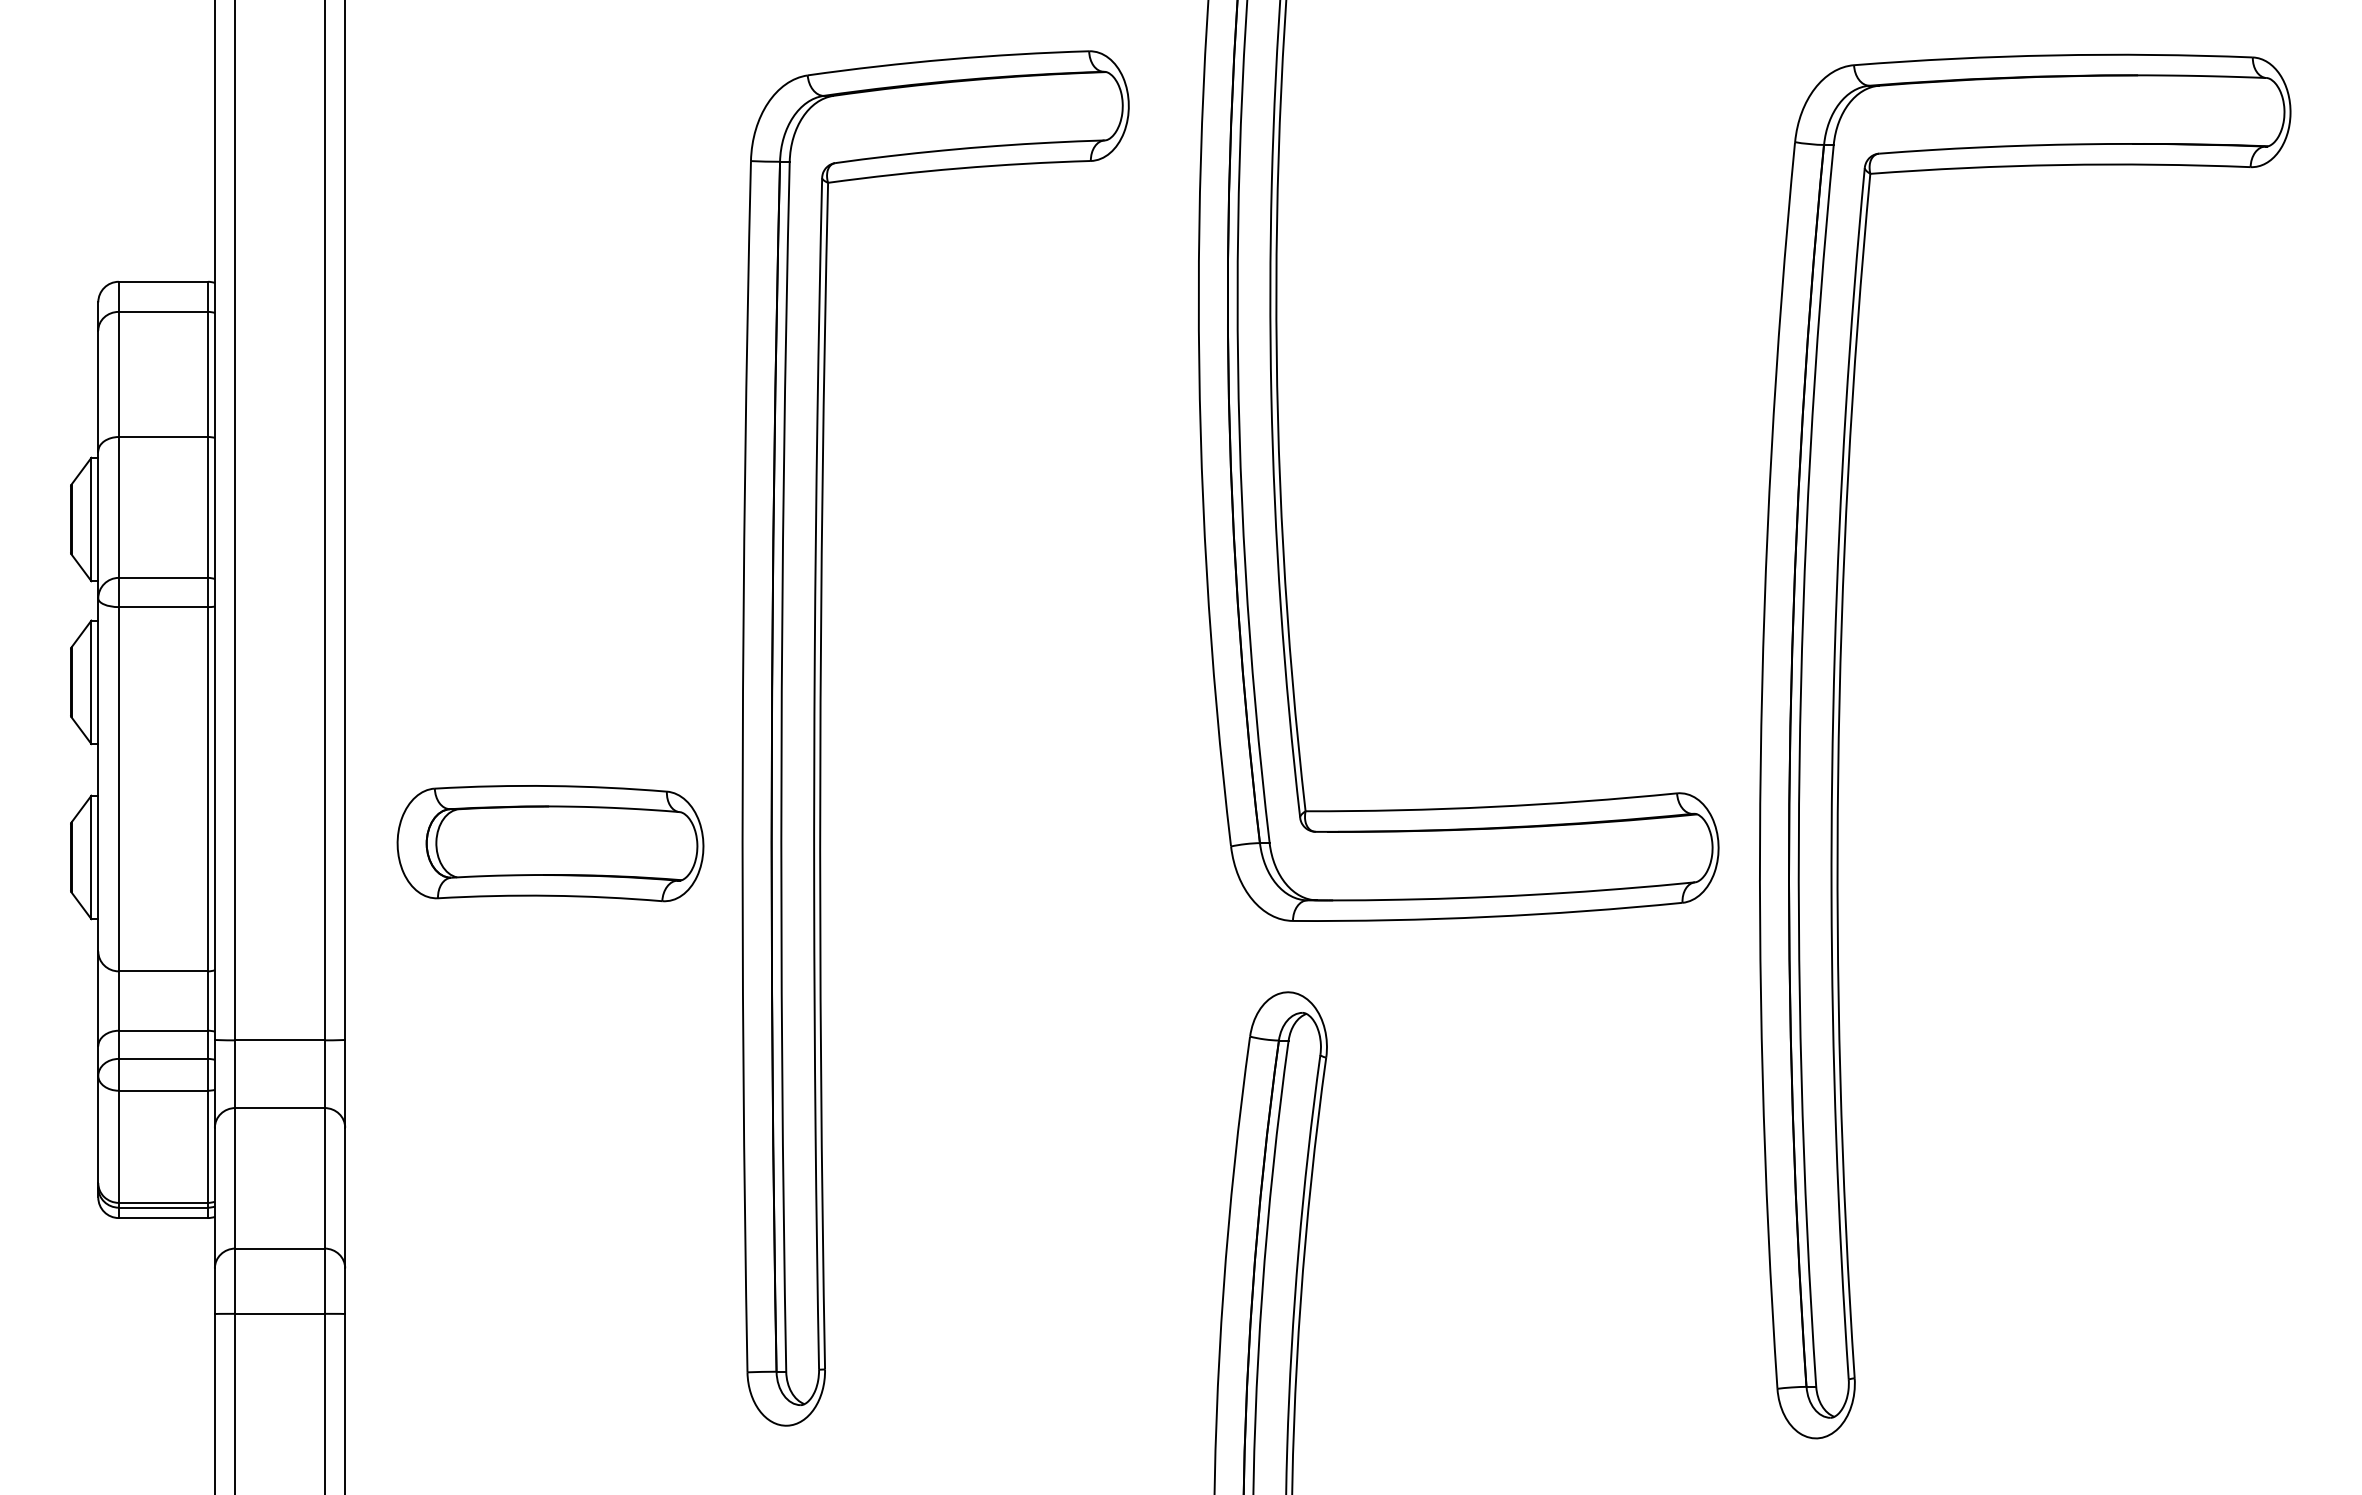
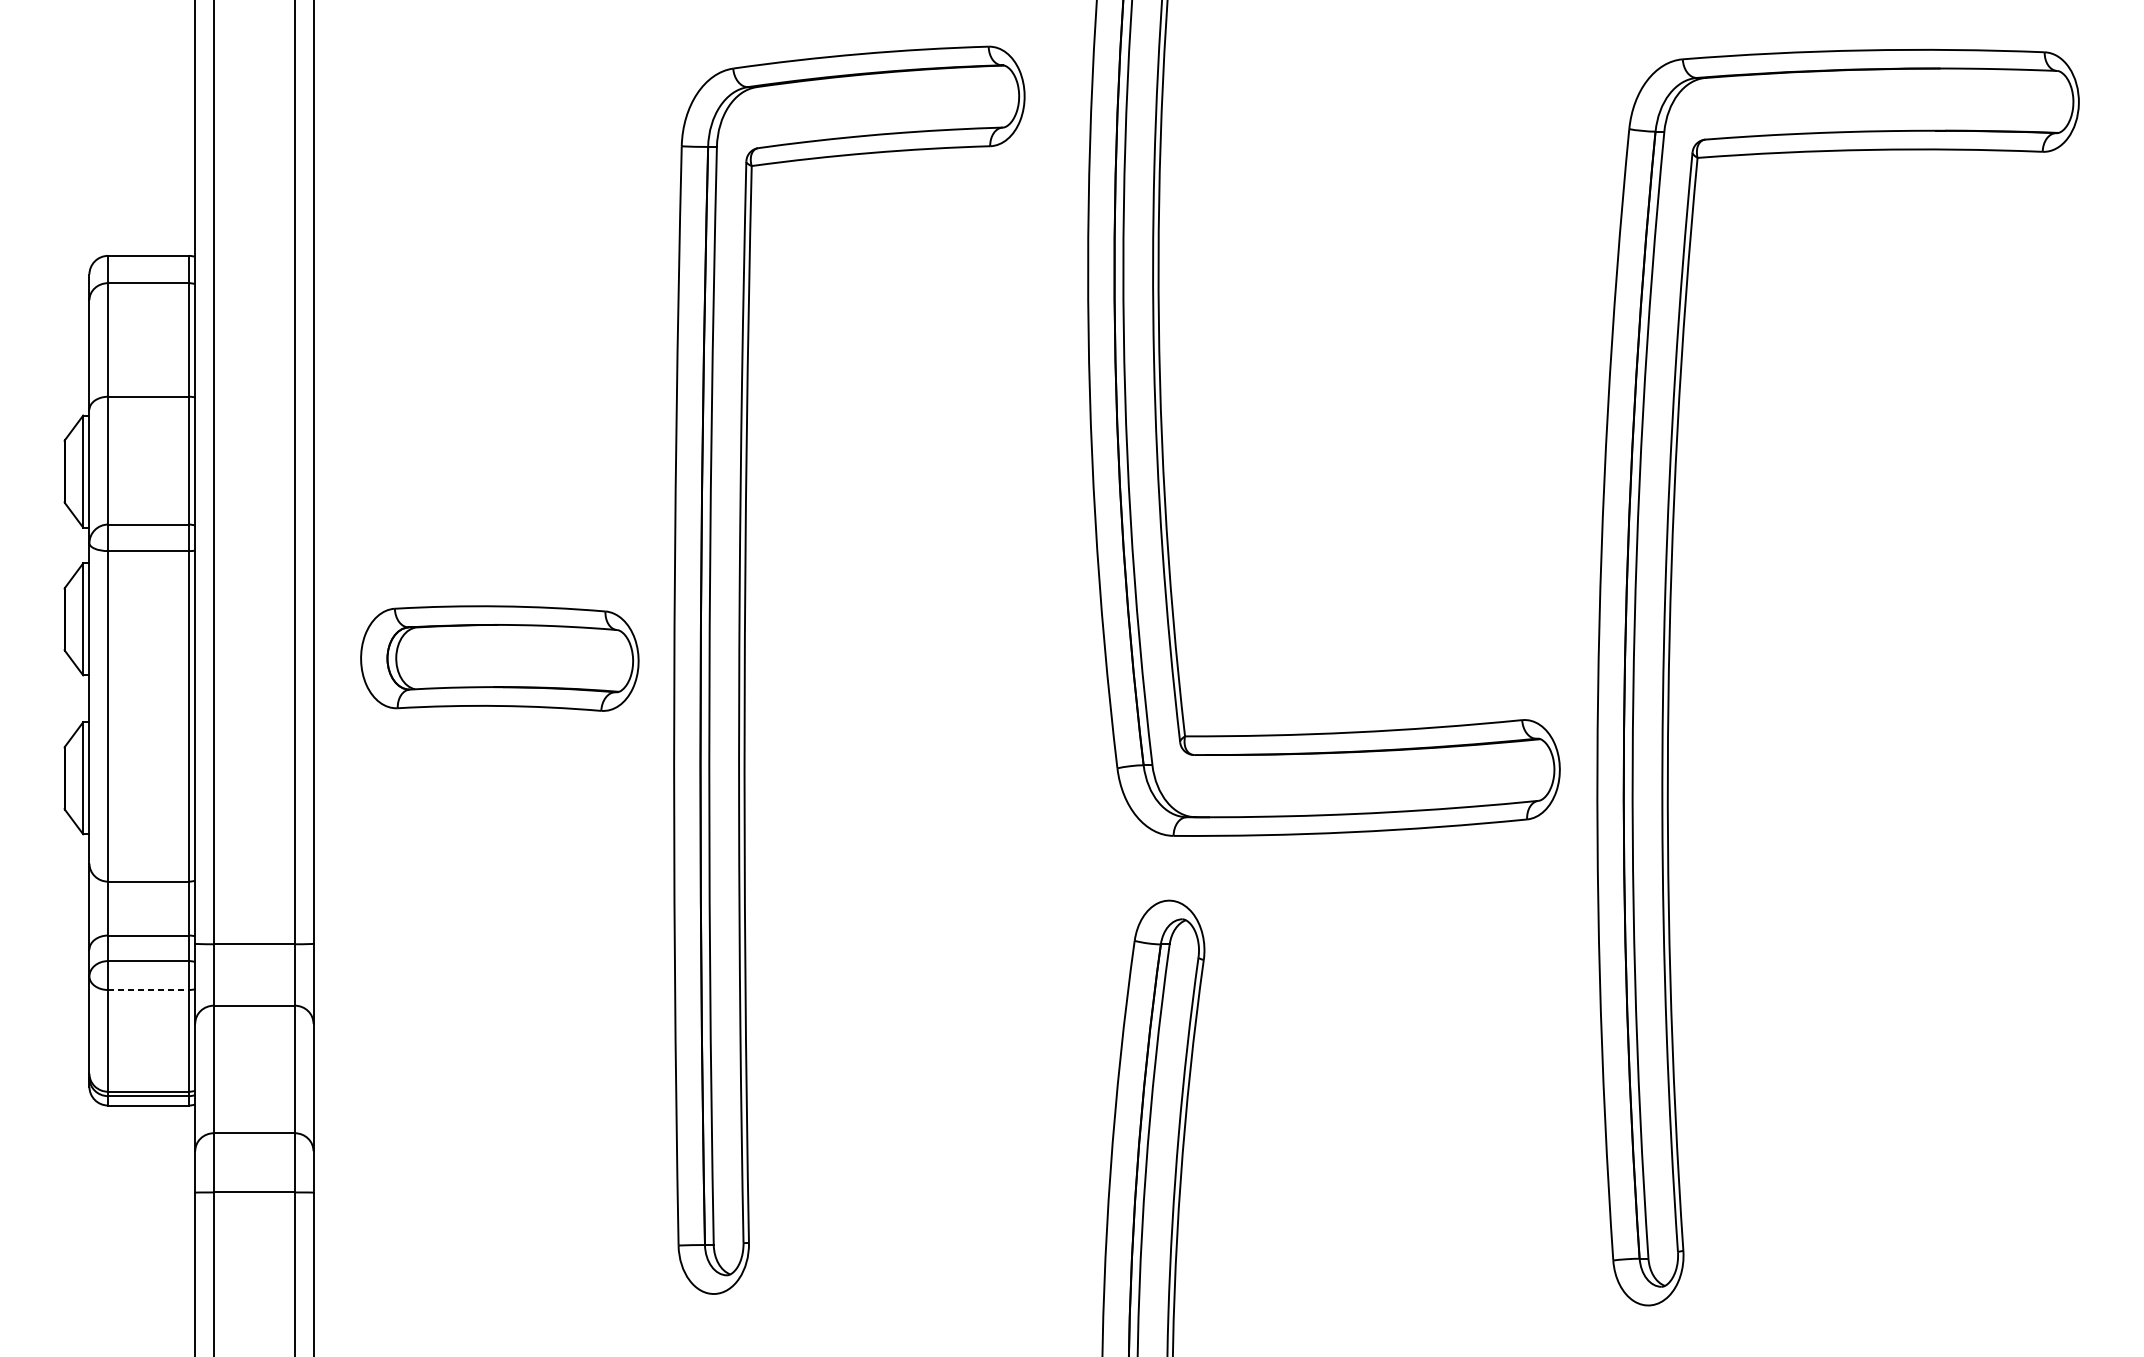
part: (550, 843) -> (499, 658), moved
line: (163, 1090) -> (148, 989), solid -> dashed

